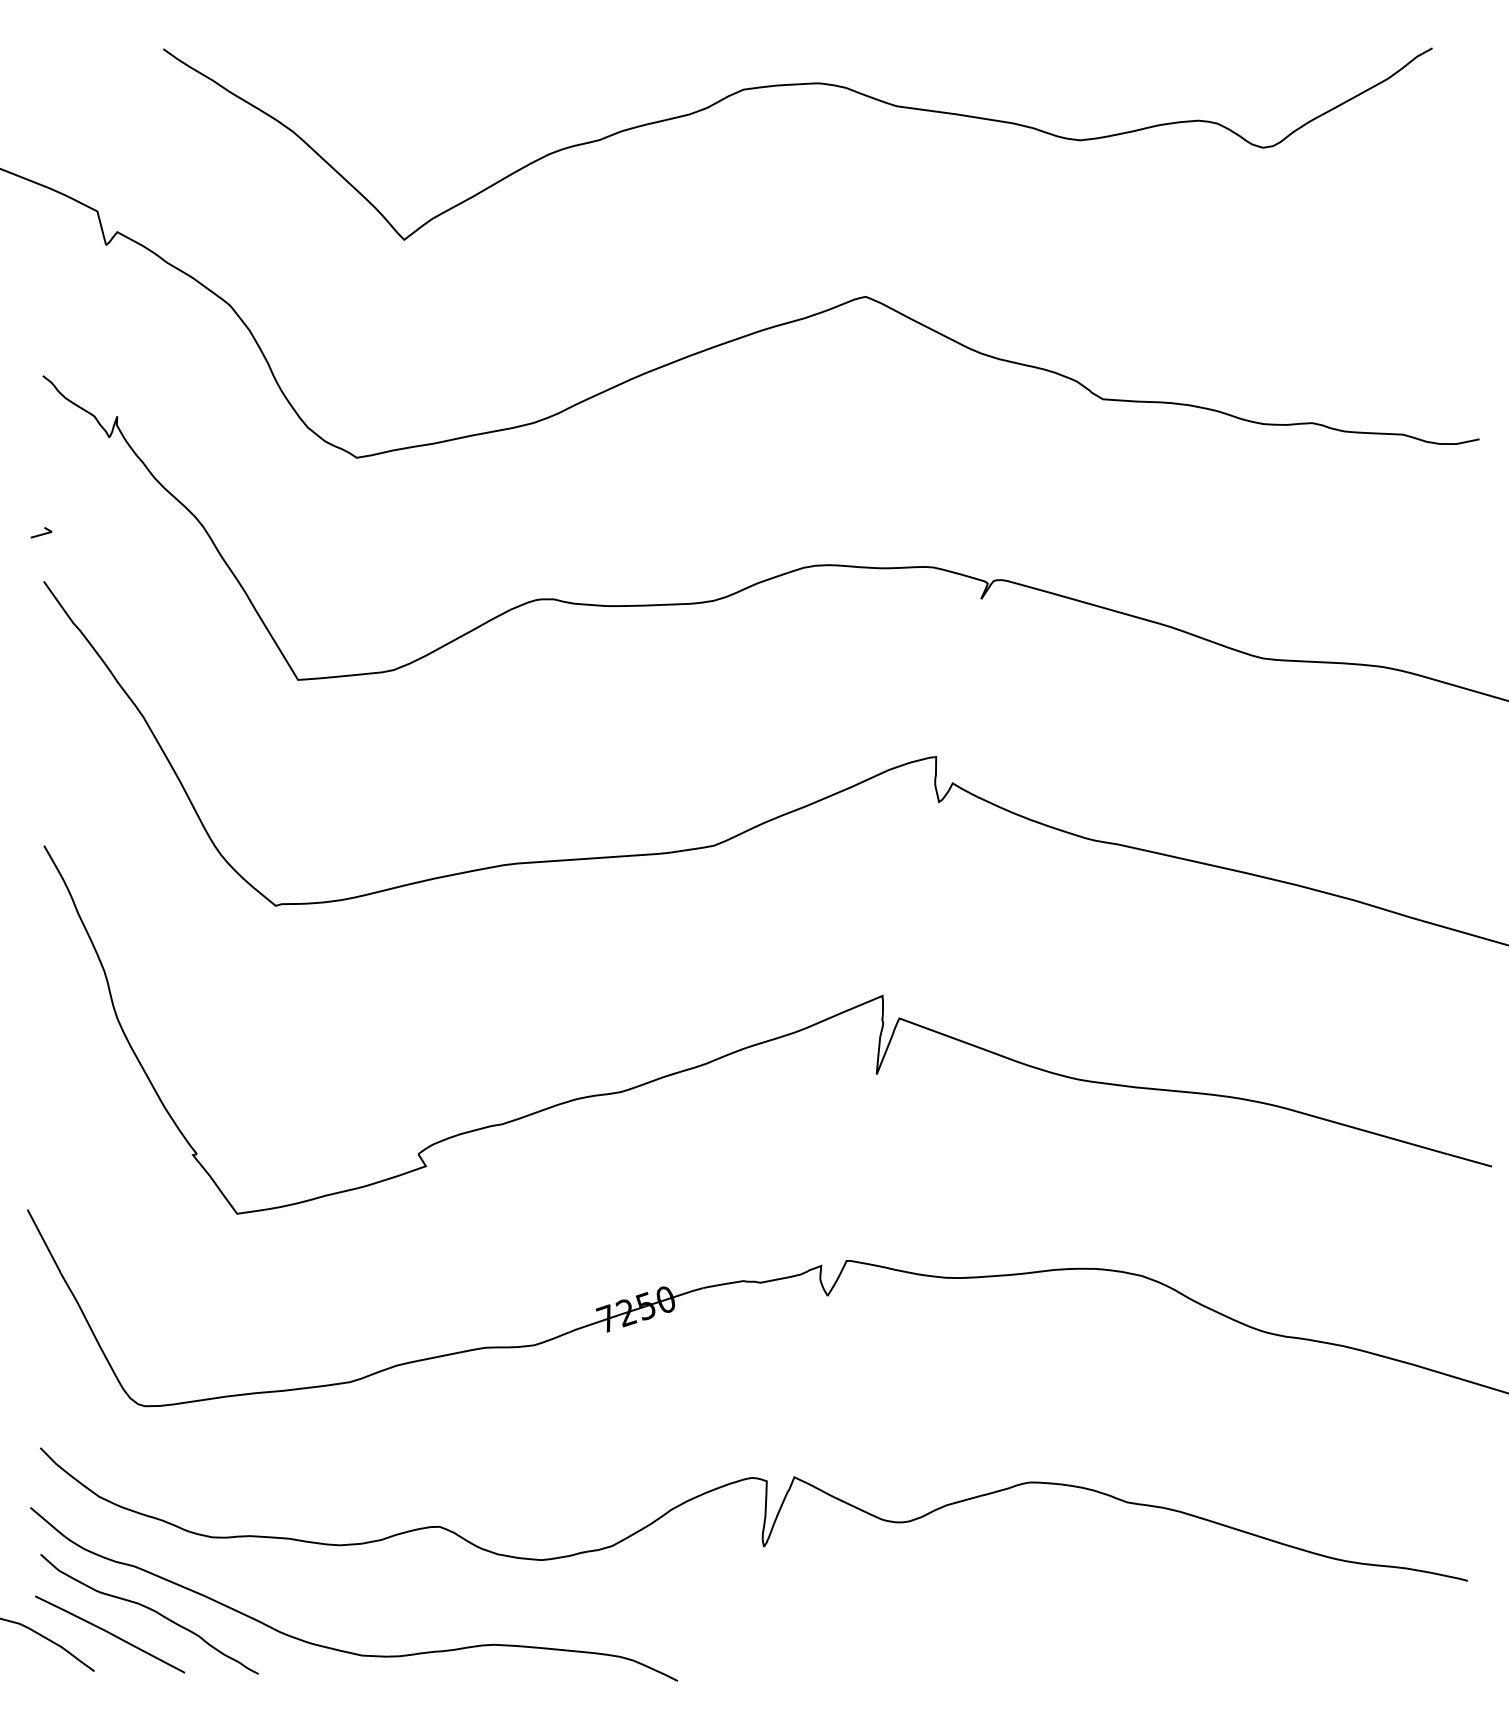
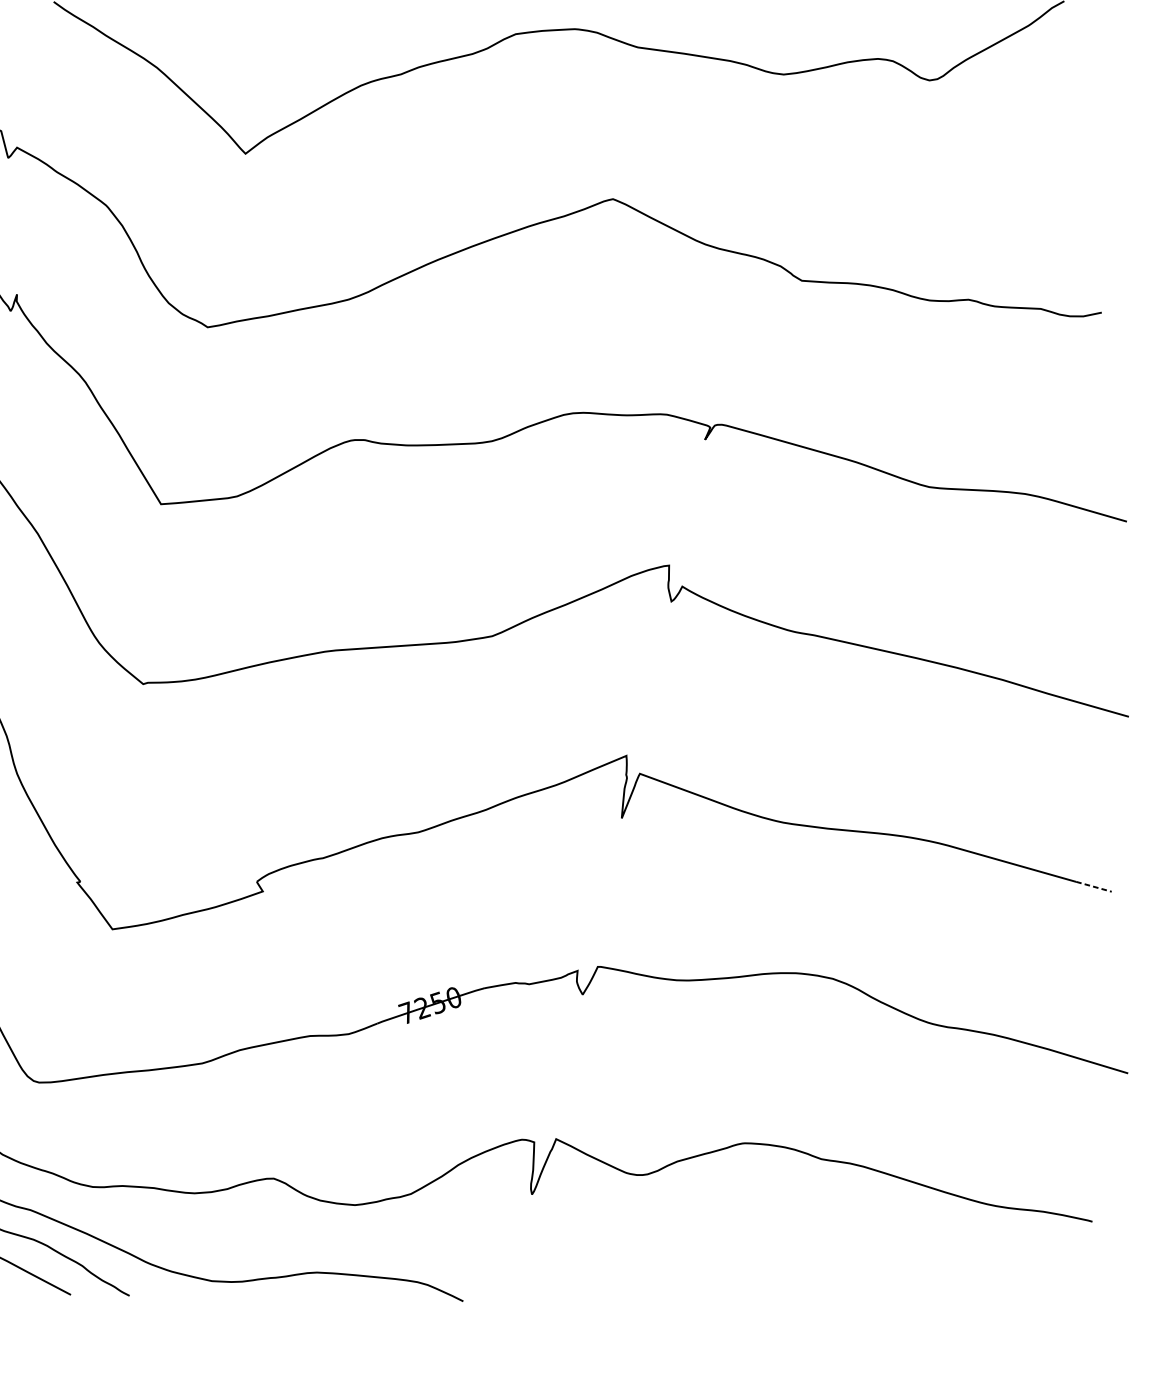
line: (1470, 1160) -> (1094, 886), solid -> dashed

